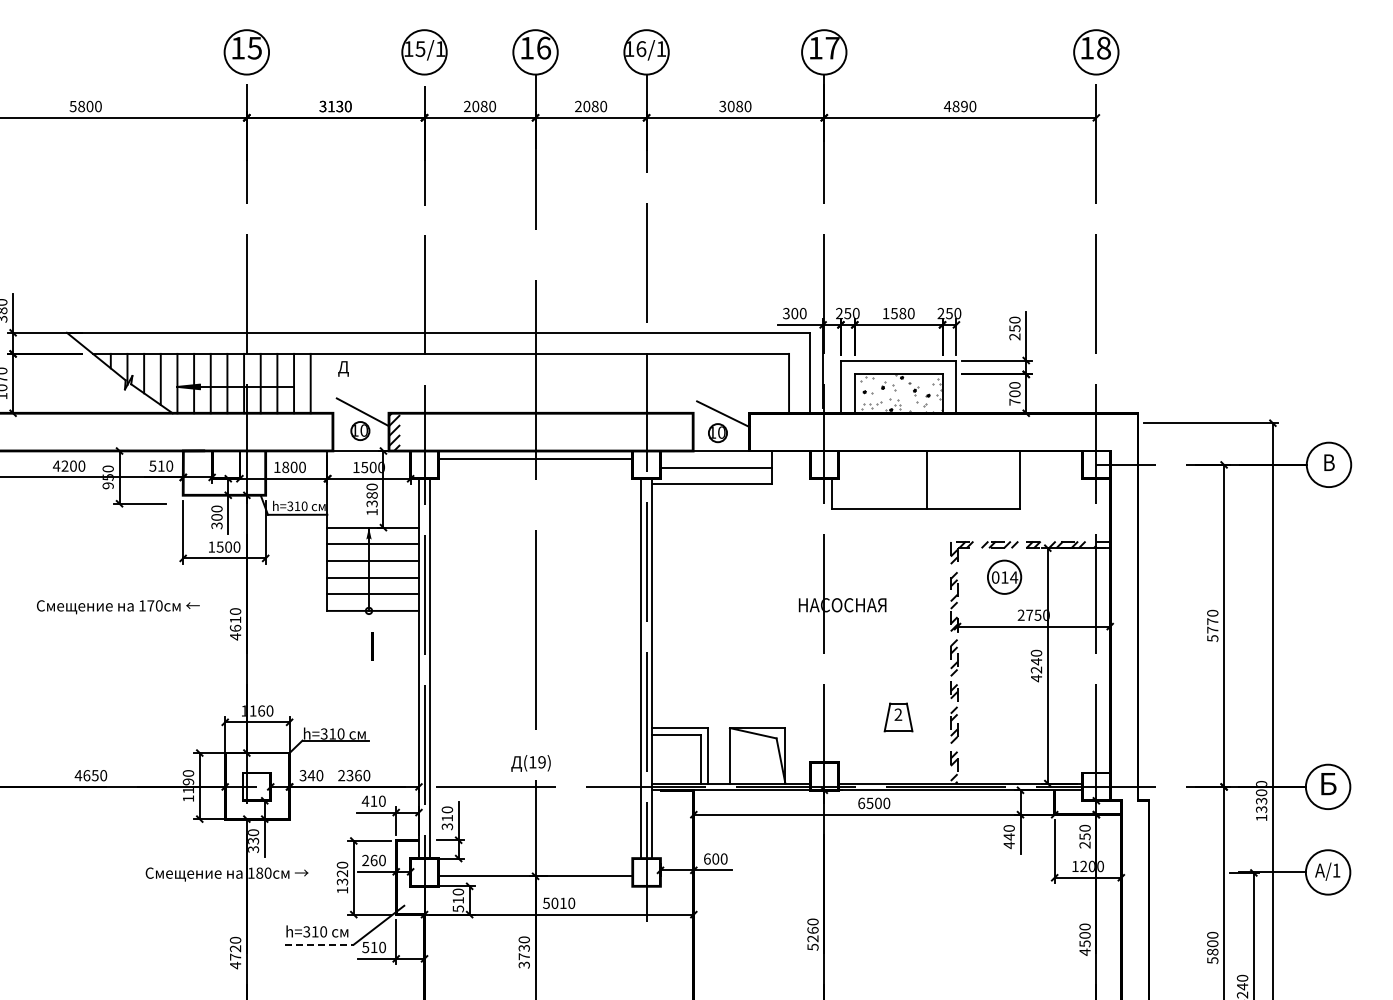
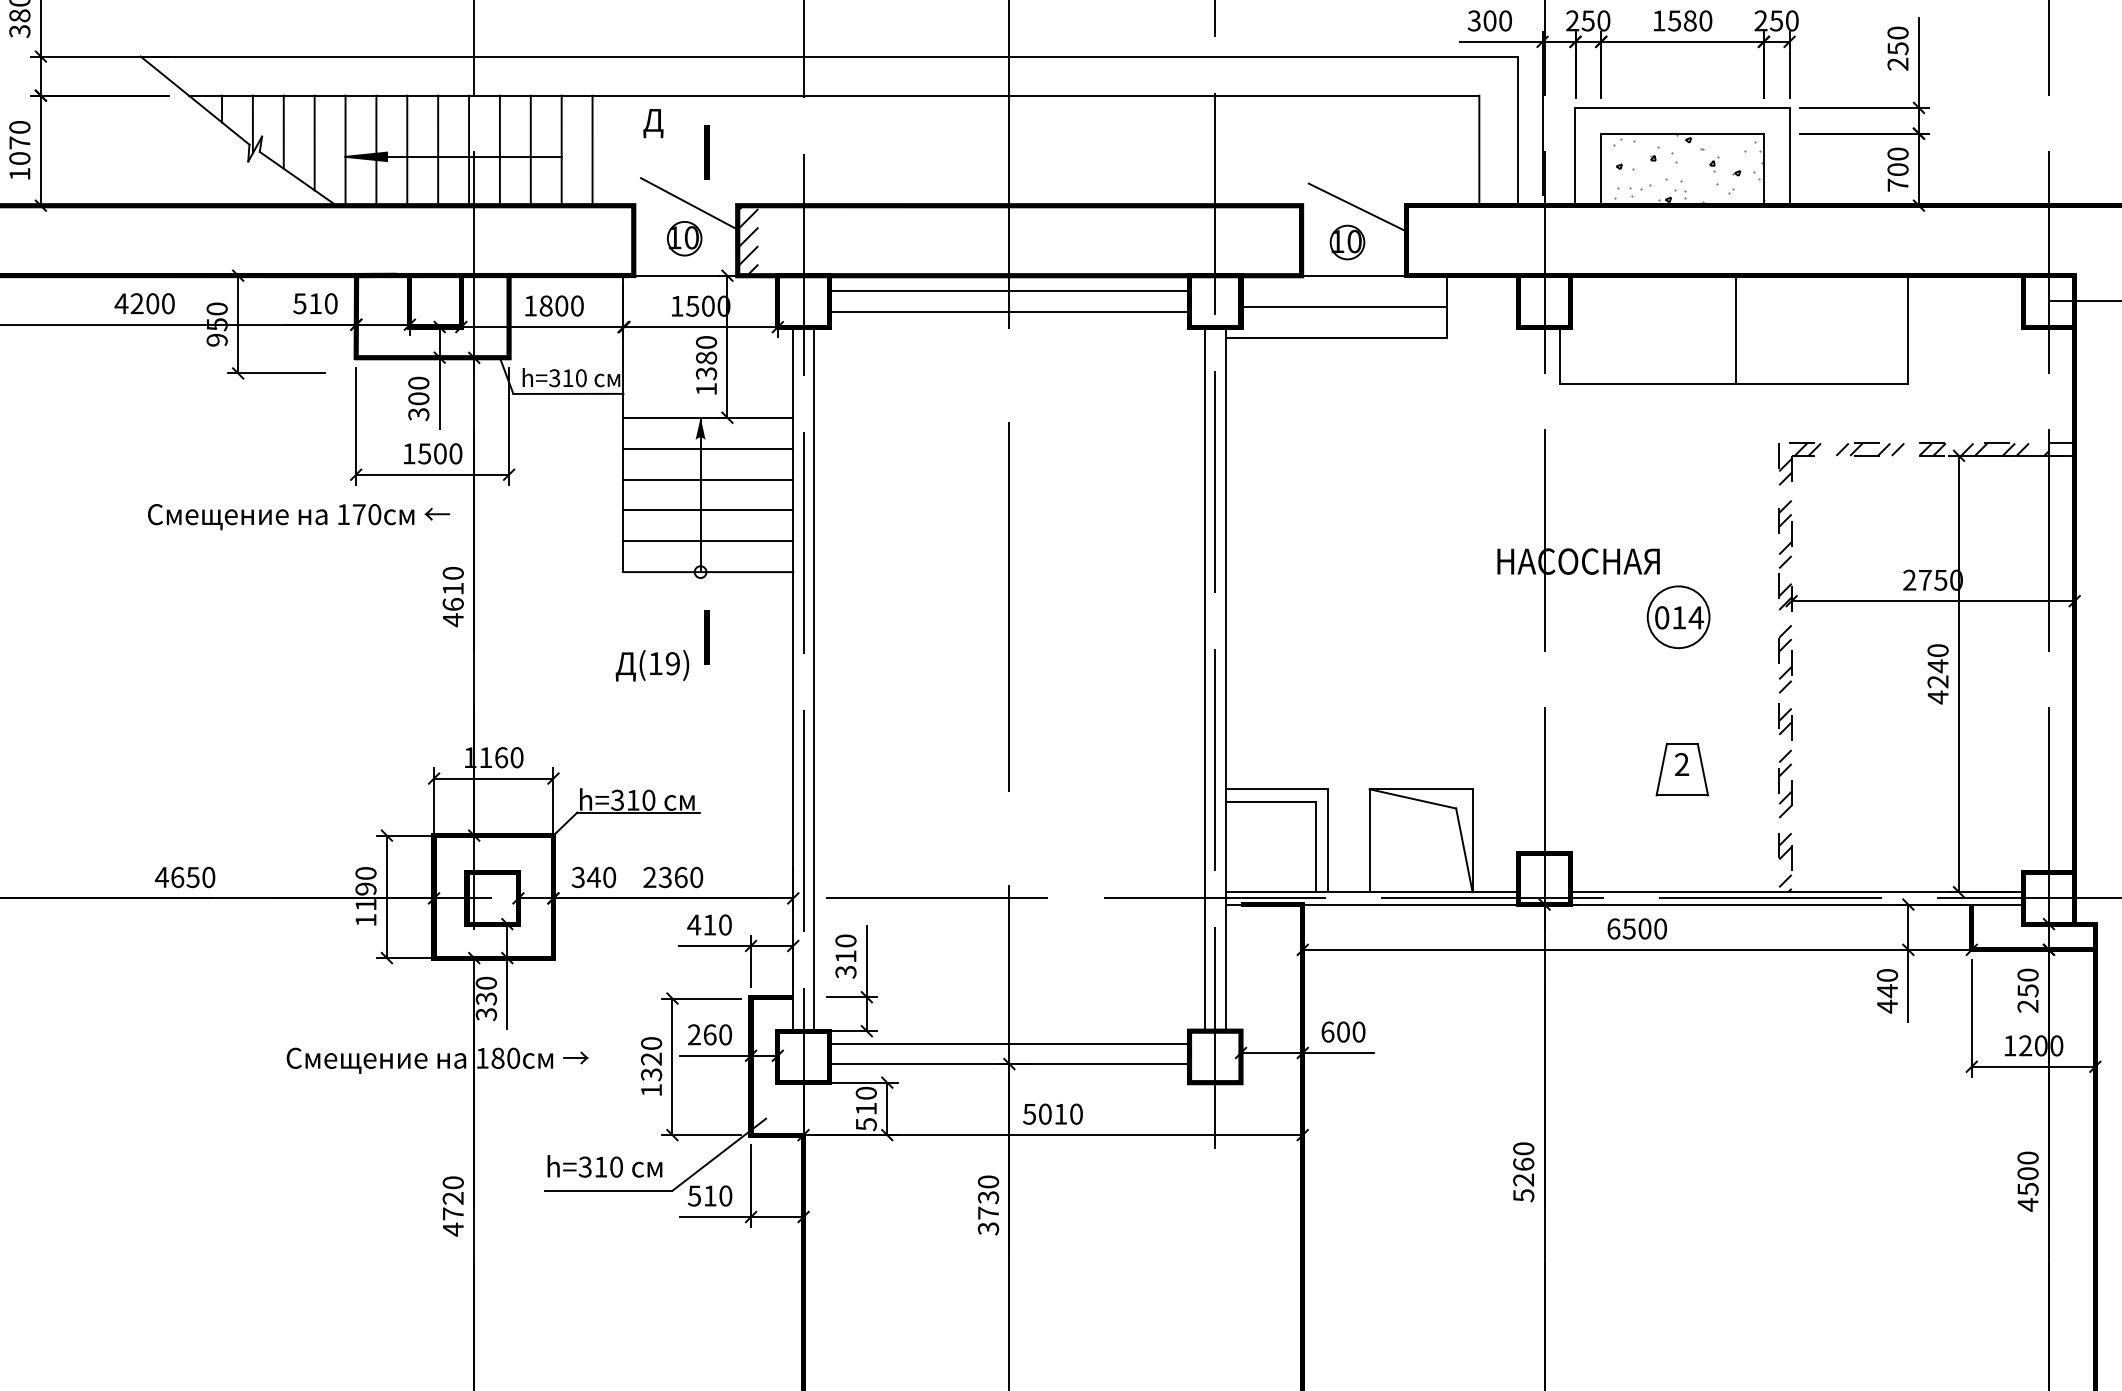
line: (372, 384) -> (707, 152), added
line: (535, 470) -> (1009, 311), added
part: (1004, 576) -> (1678, 615), moved
text: (118, 607) -> (299, 517), moved
text: (530, 763) -> (651, 665), moved
line: (535, 865) -> (1009, 1044), added
line: (319, 944) -> (608, 1190), dashed -> solid

